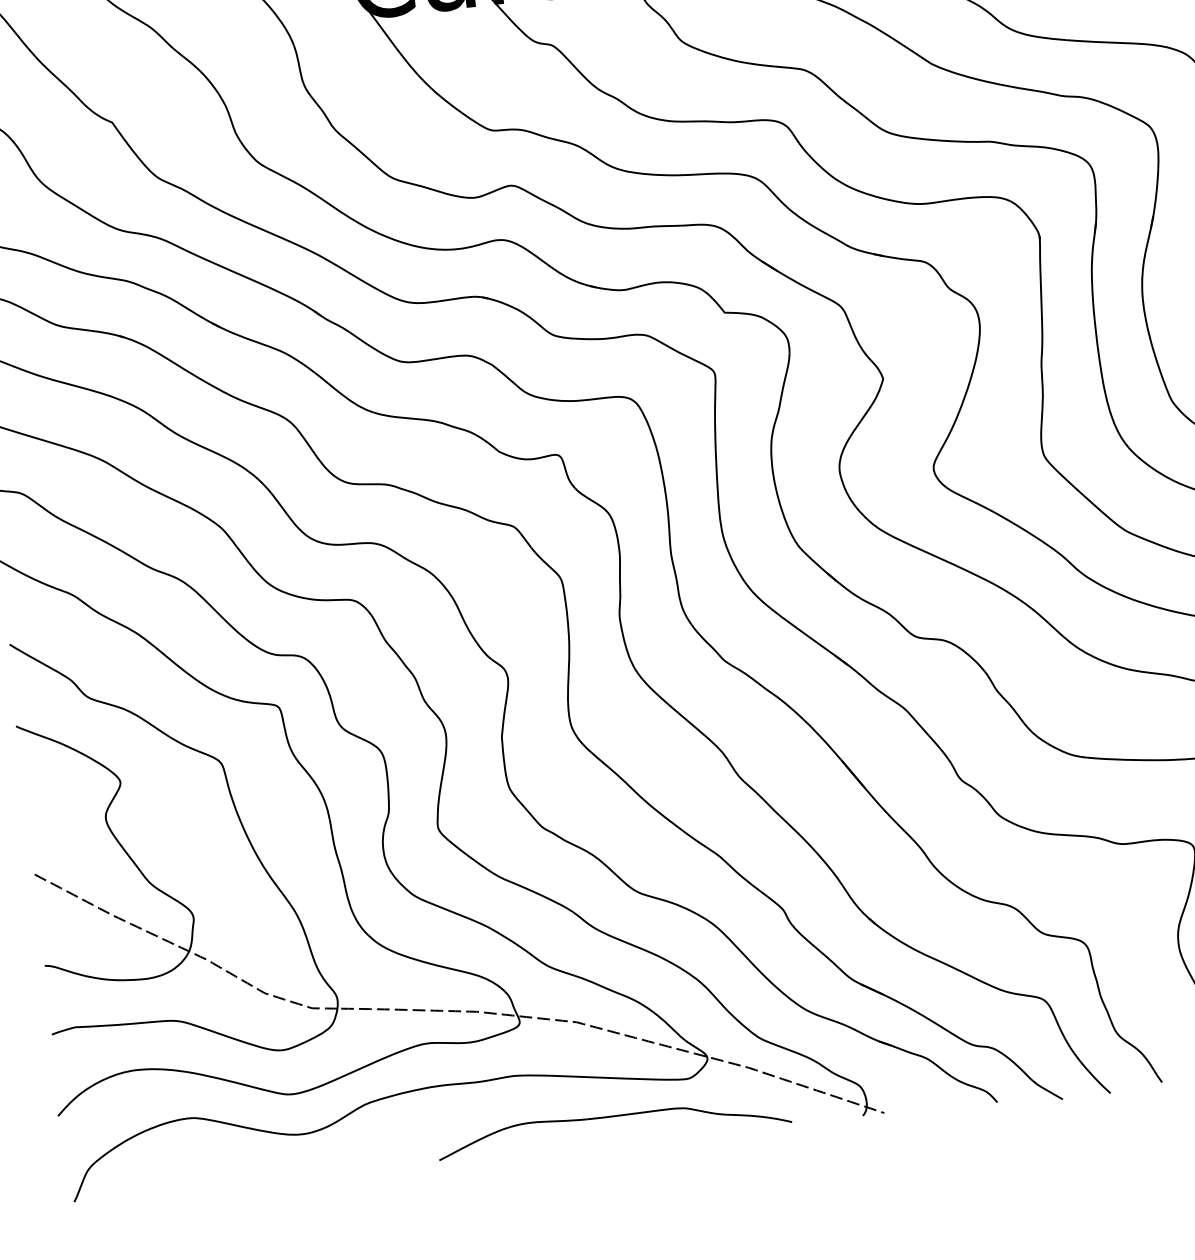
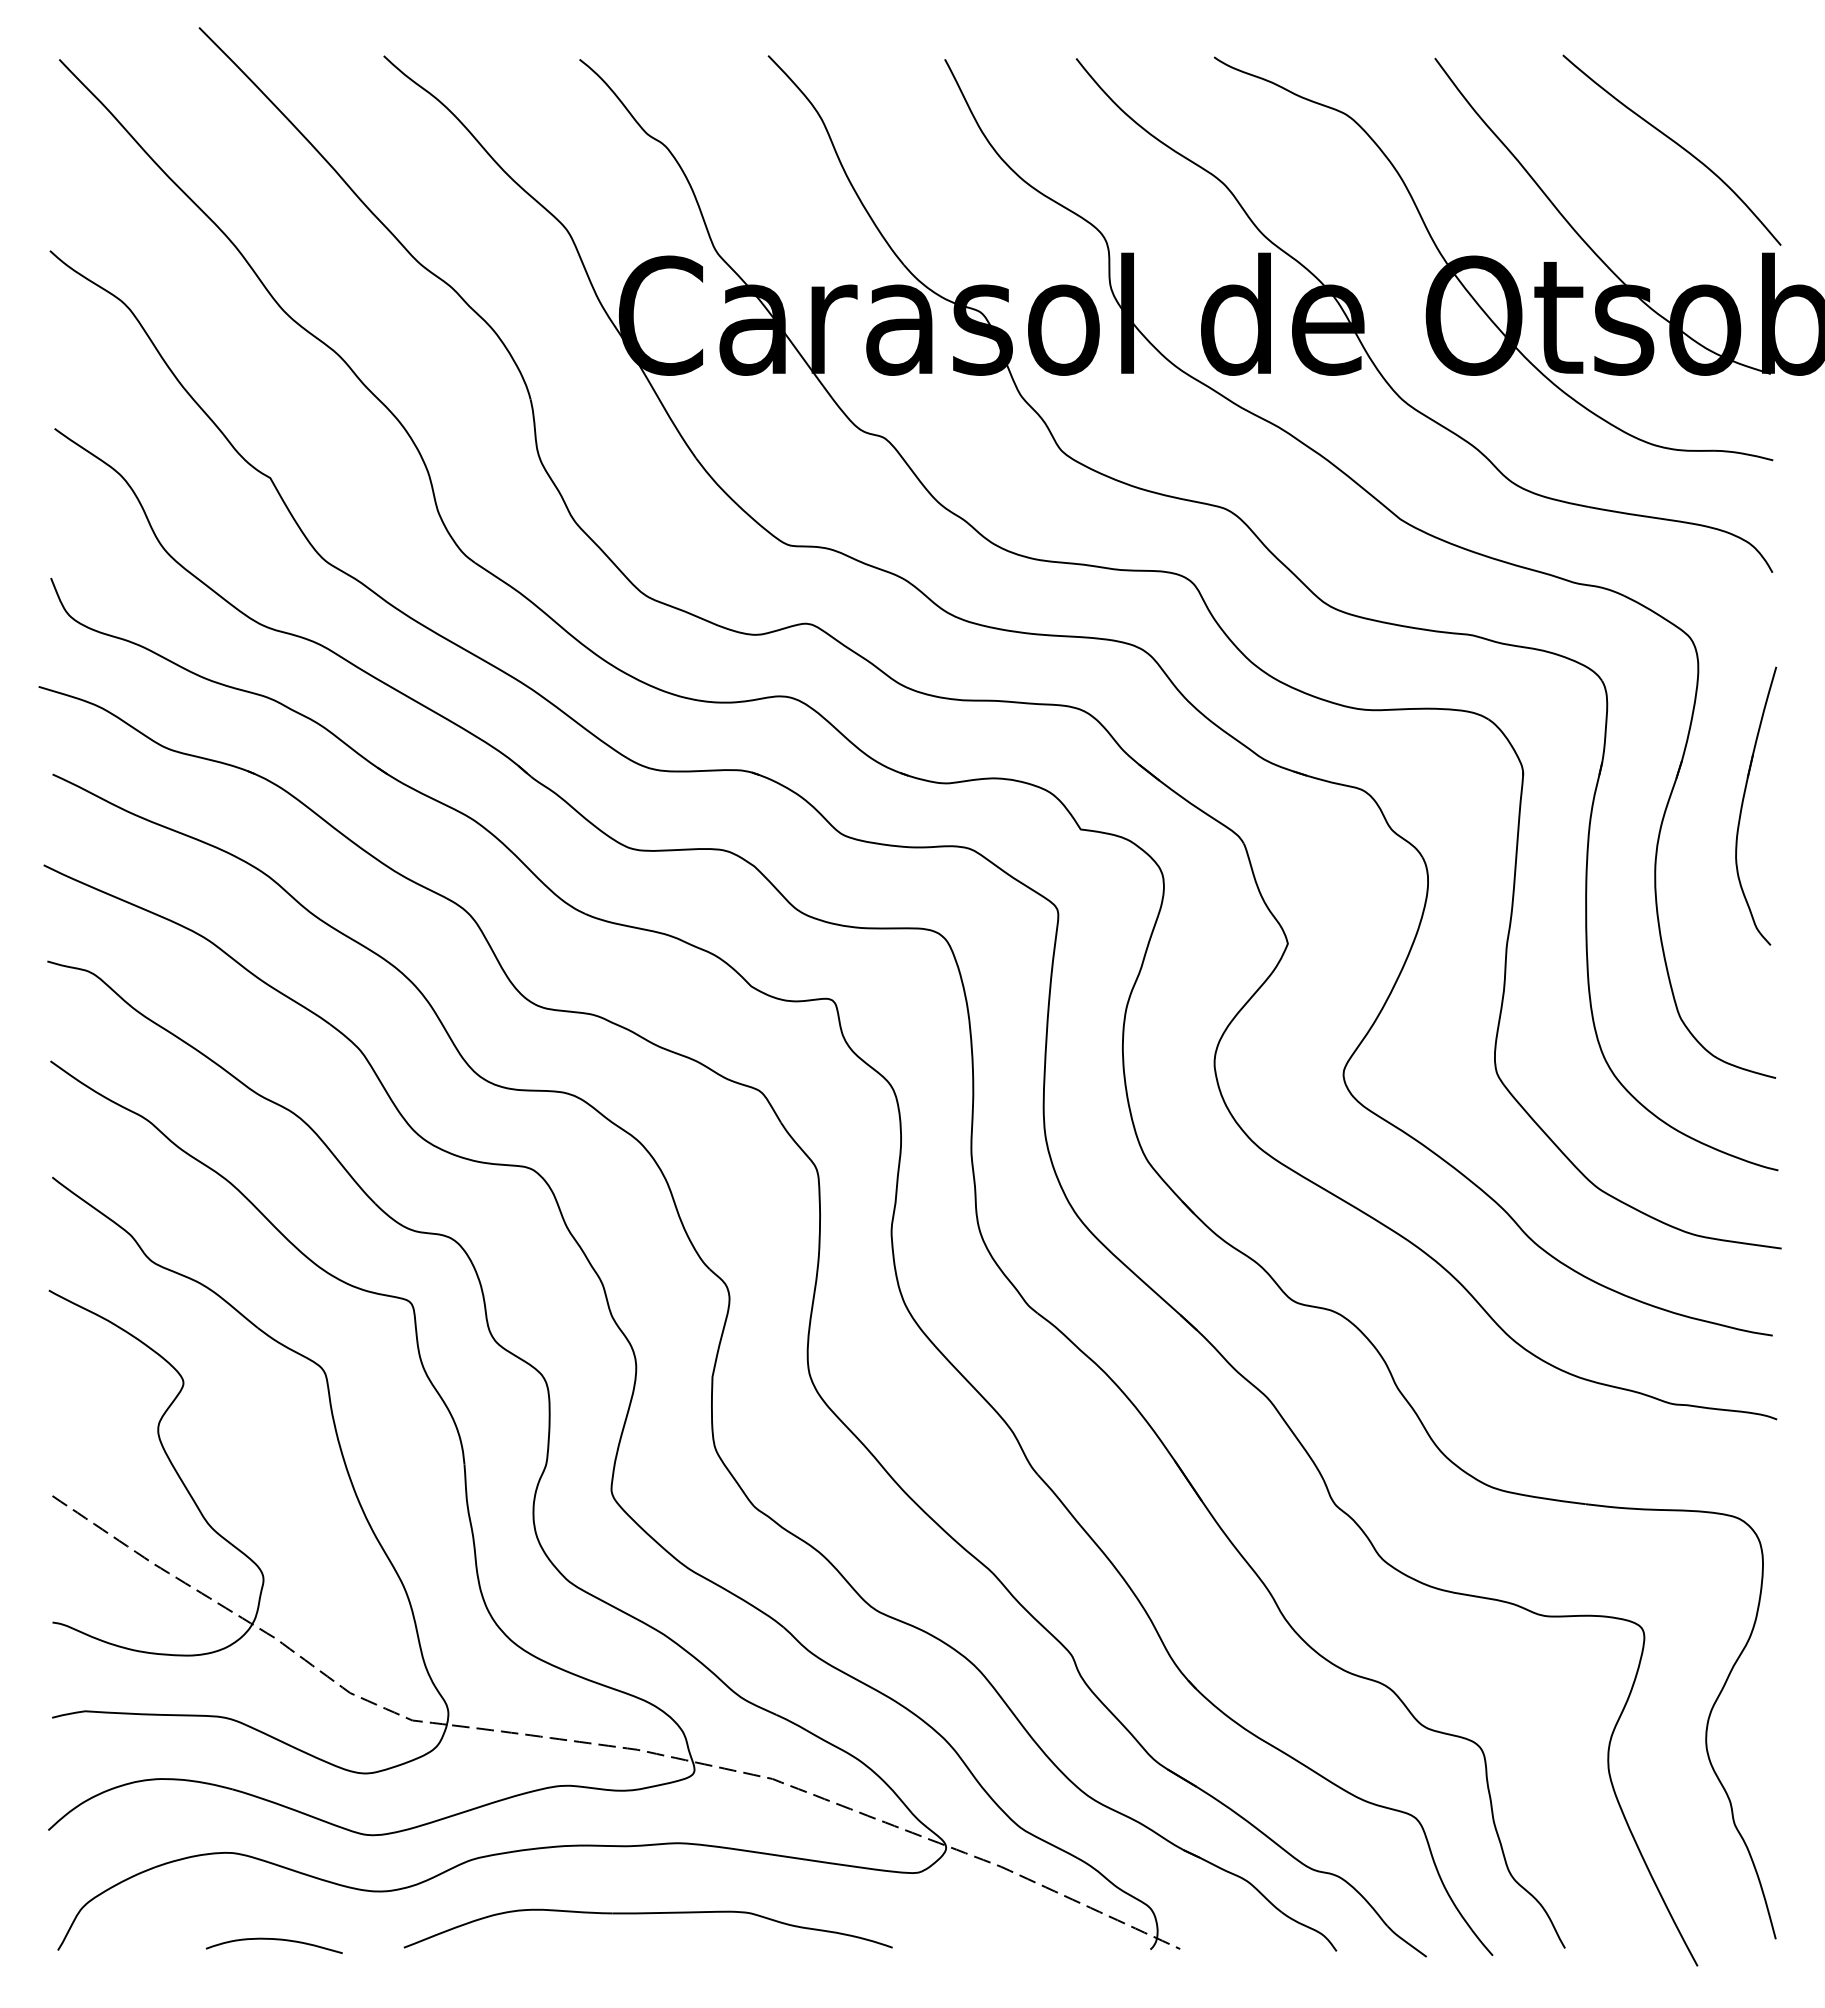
part: (612, 1117) -> (647, 1914), moved
curve: (230, 1177) -> (275, 1940), added

